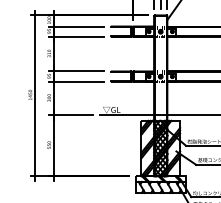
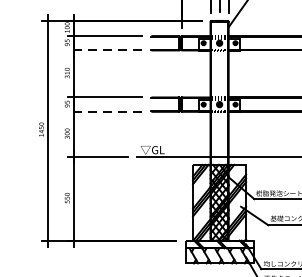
line: (76, 37) -> (104, 51), solid -> dashed
line: (76, 81) -> (104, 111), solid -> dashed

